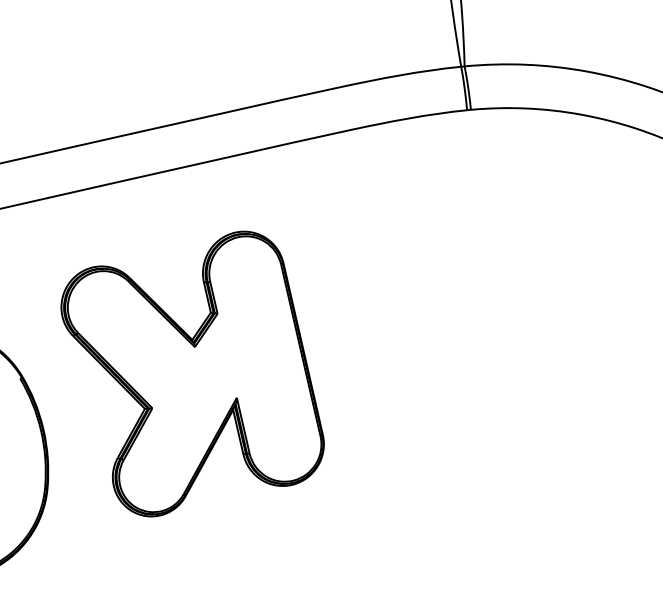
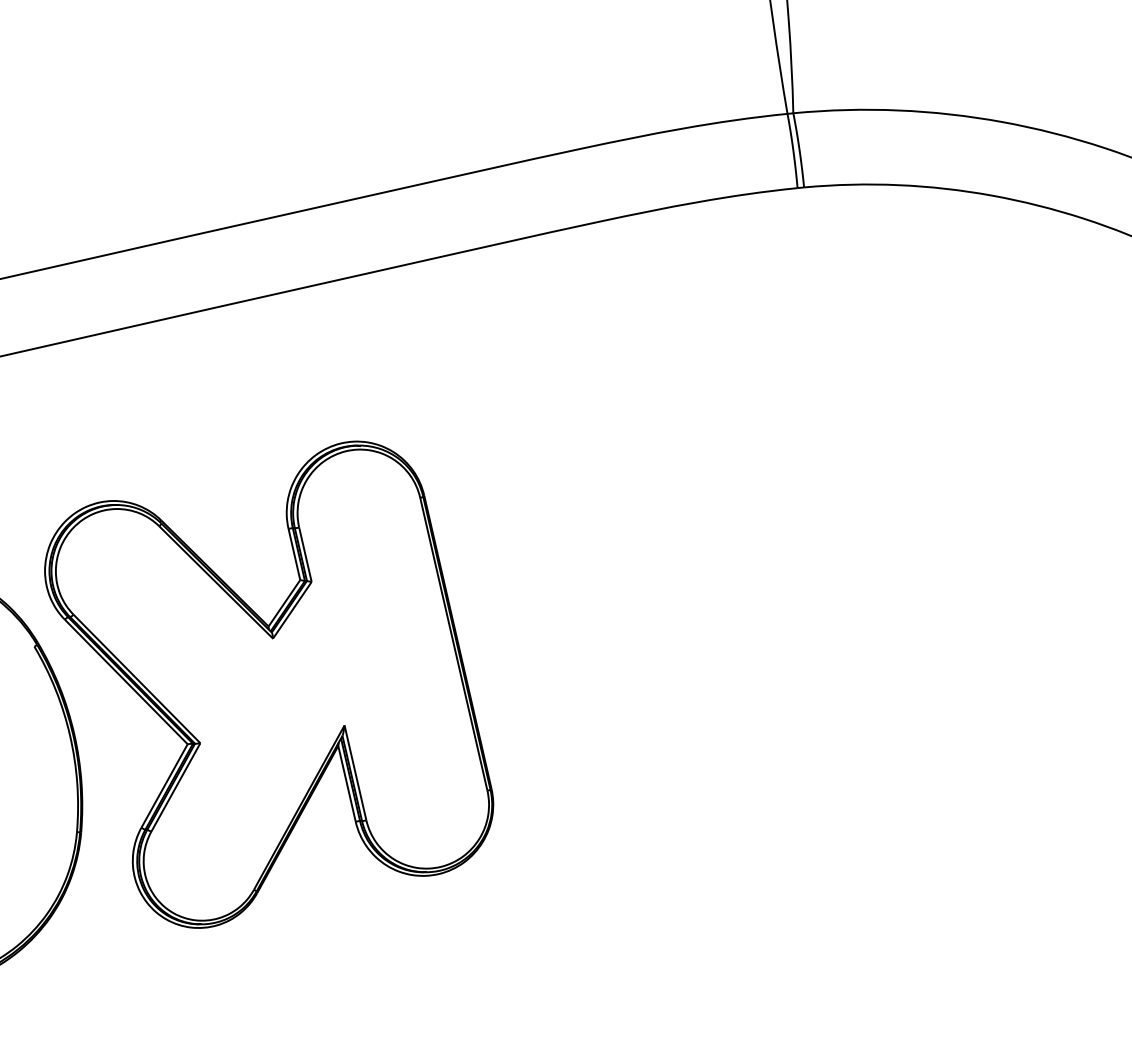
part: (192, 373) -> (268, 683), moved

